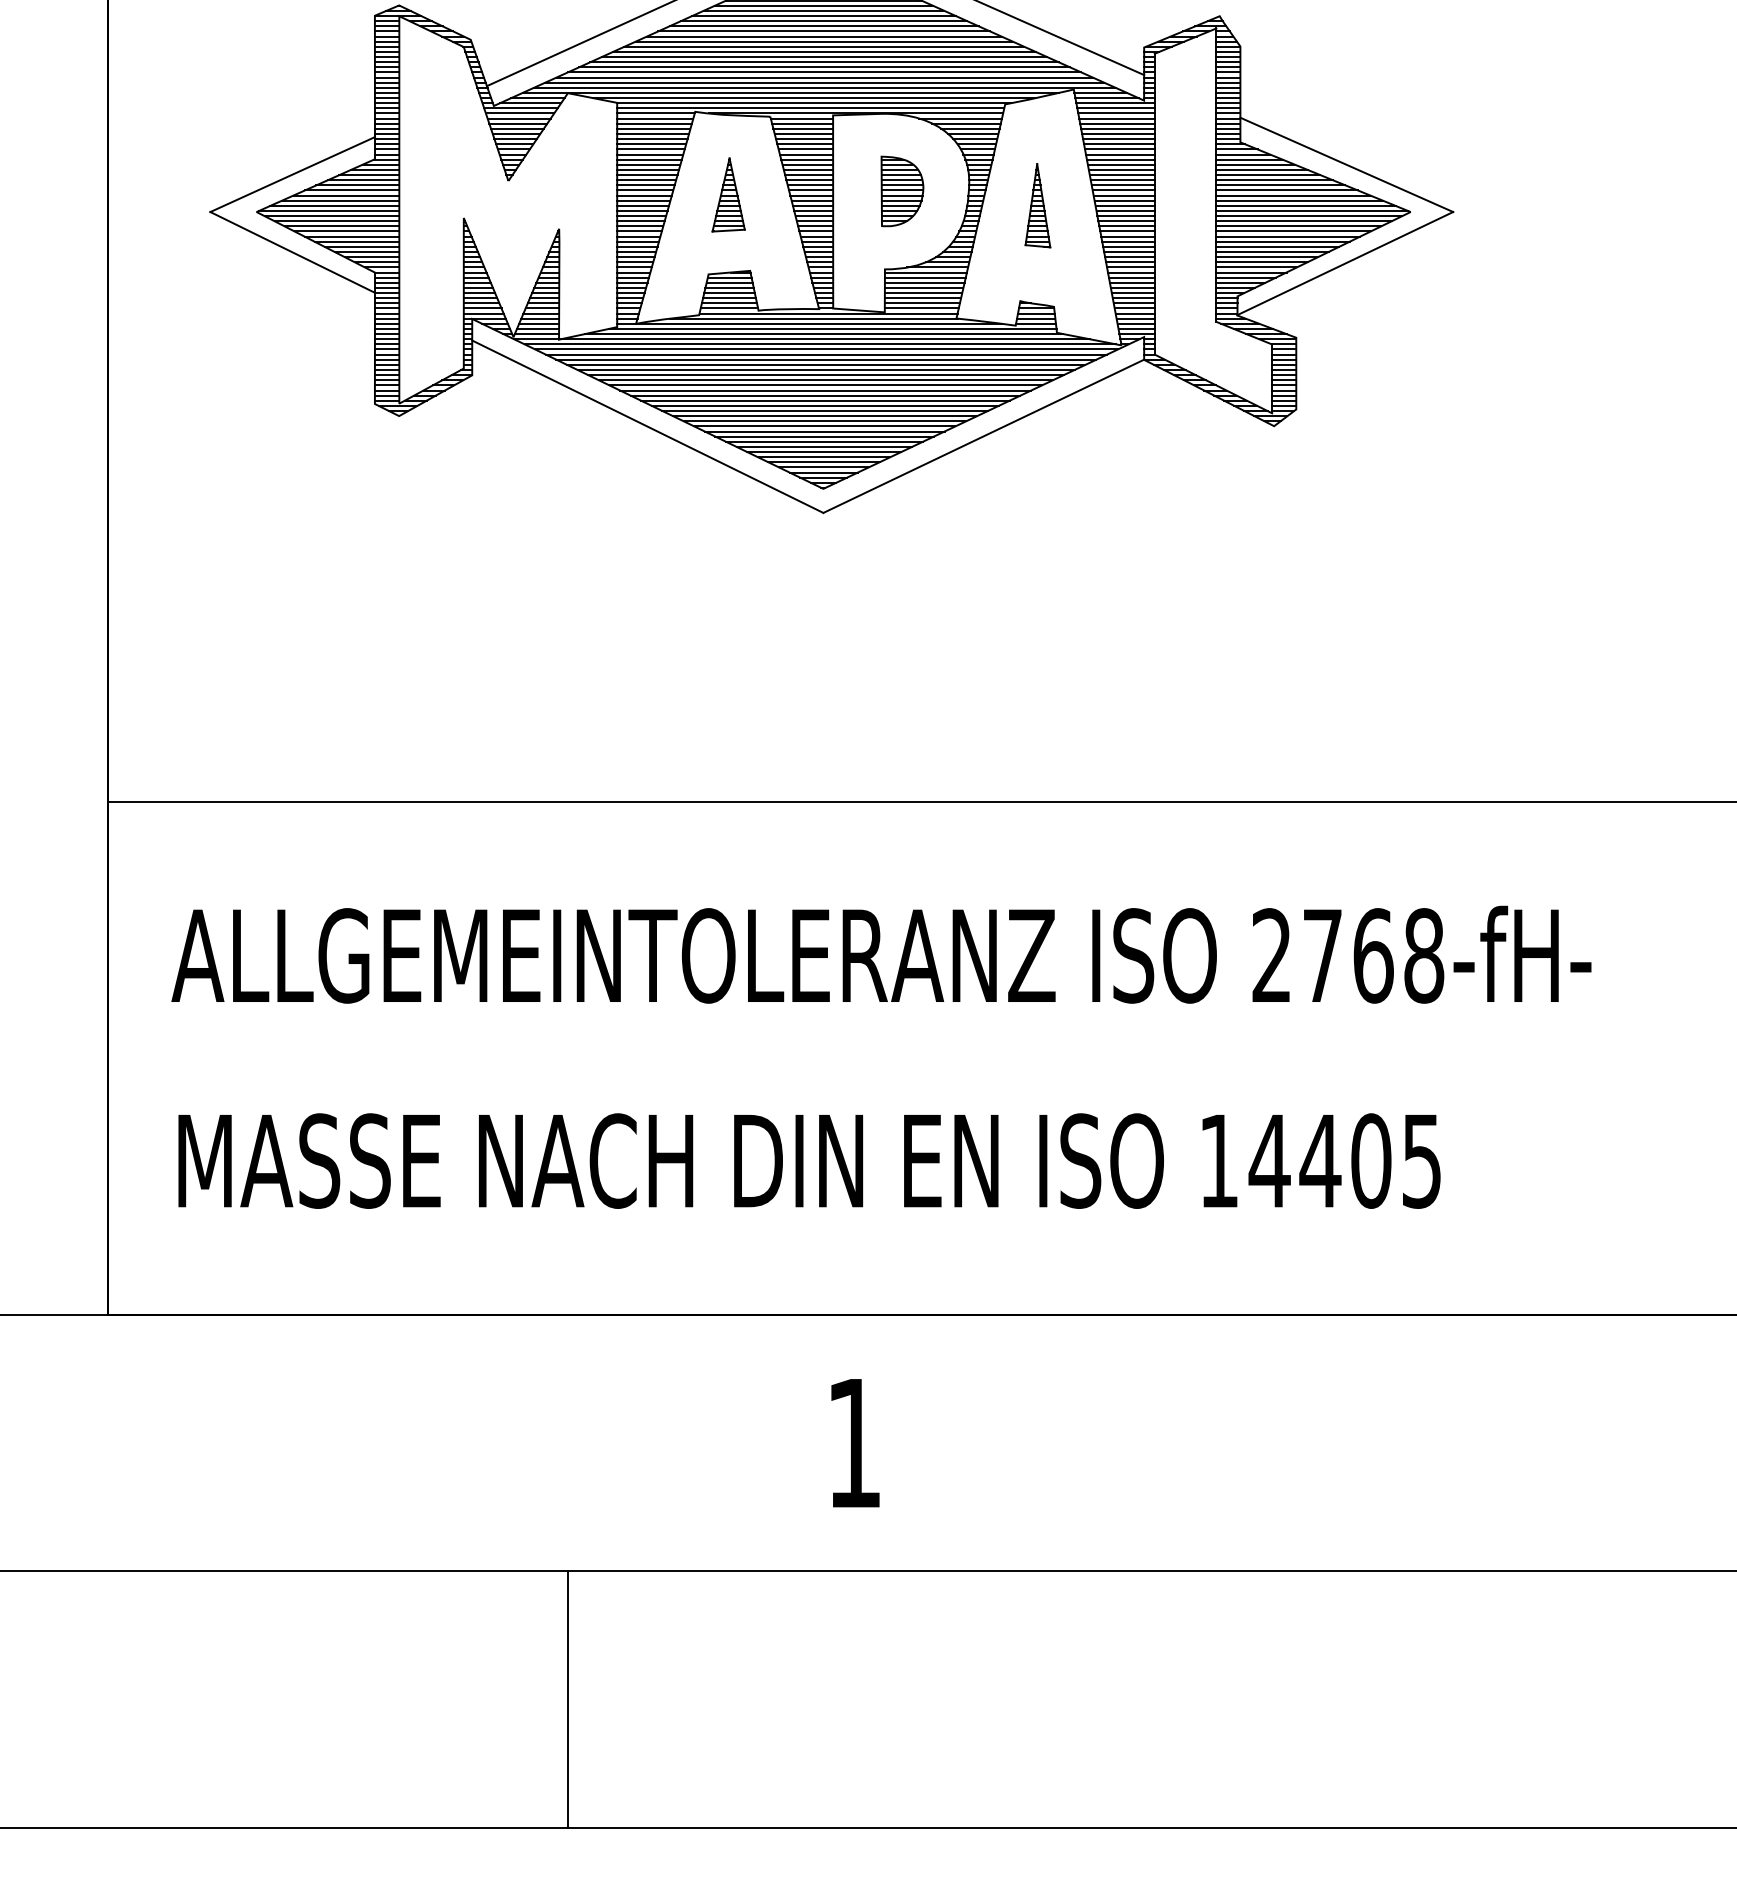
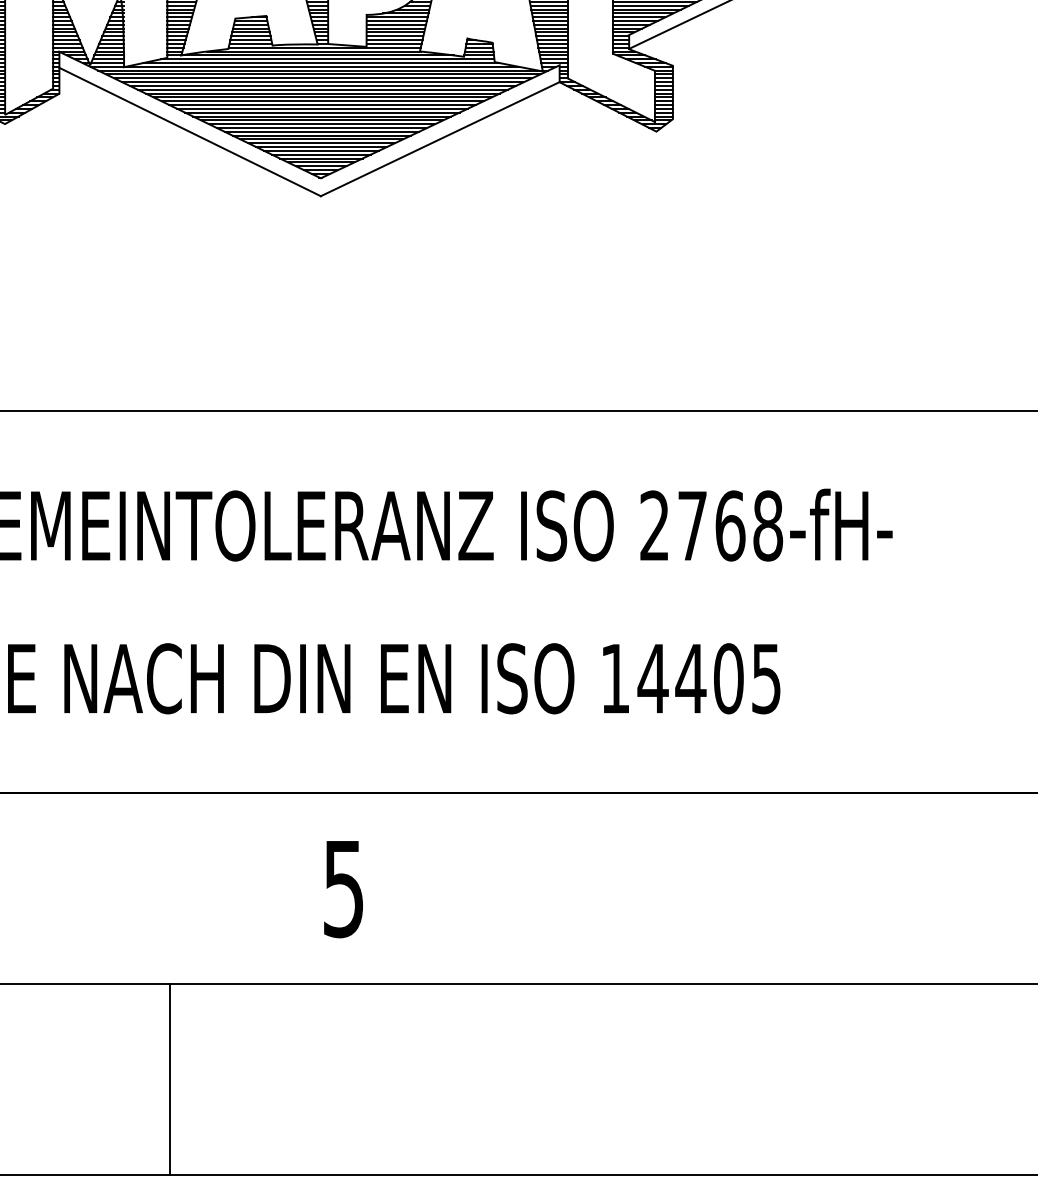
text: (853, 1444) -> (343, 889), 1 -> 5
line: (567, 1699) -> (169, 1079), moved

